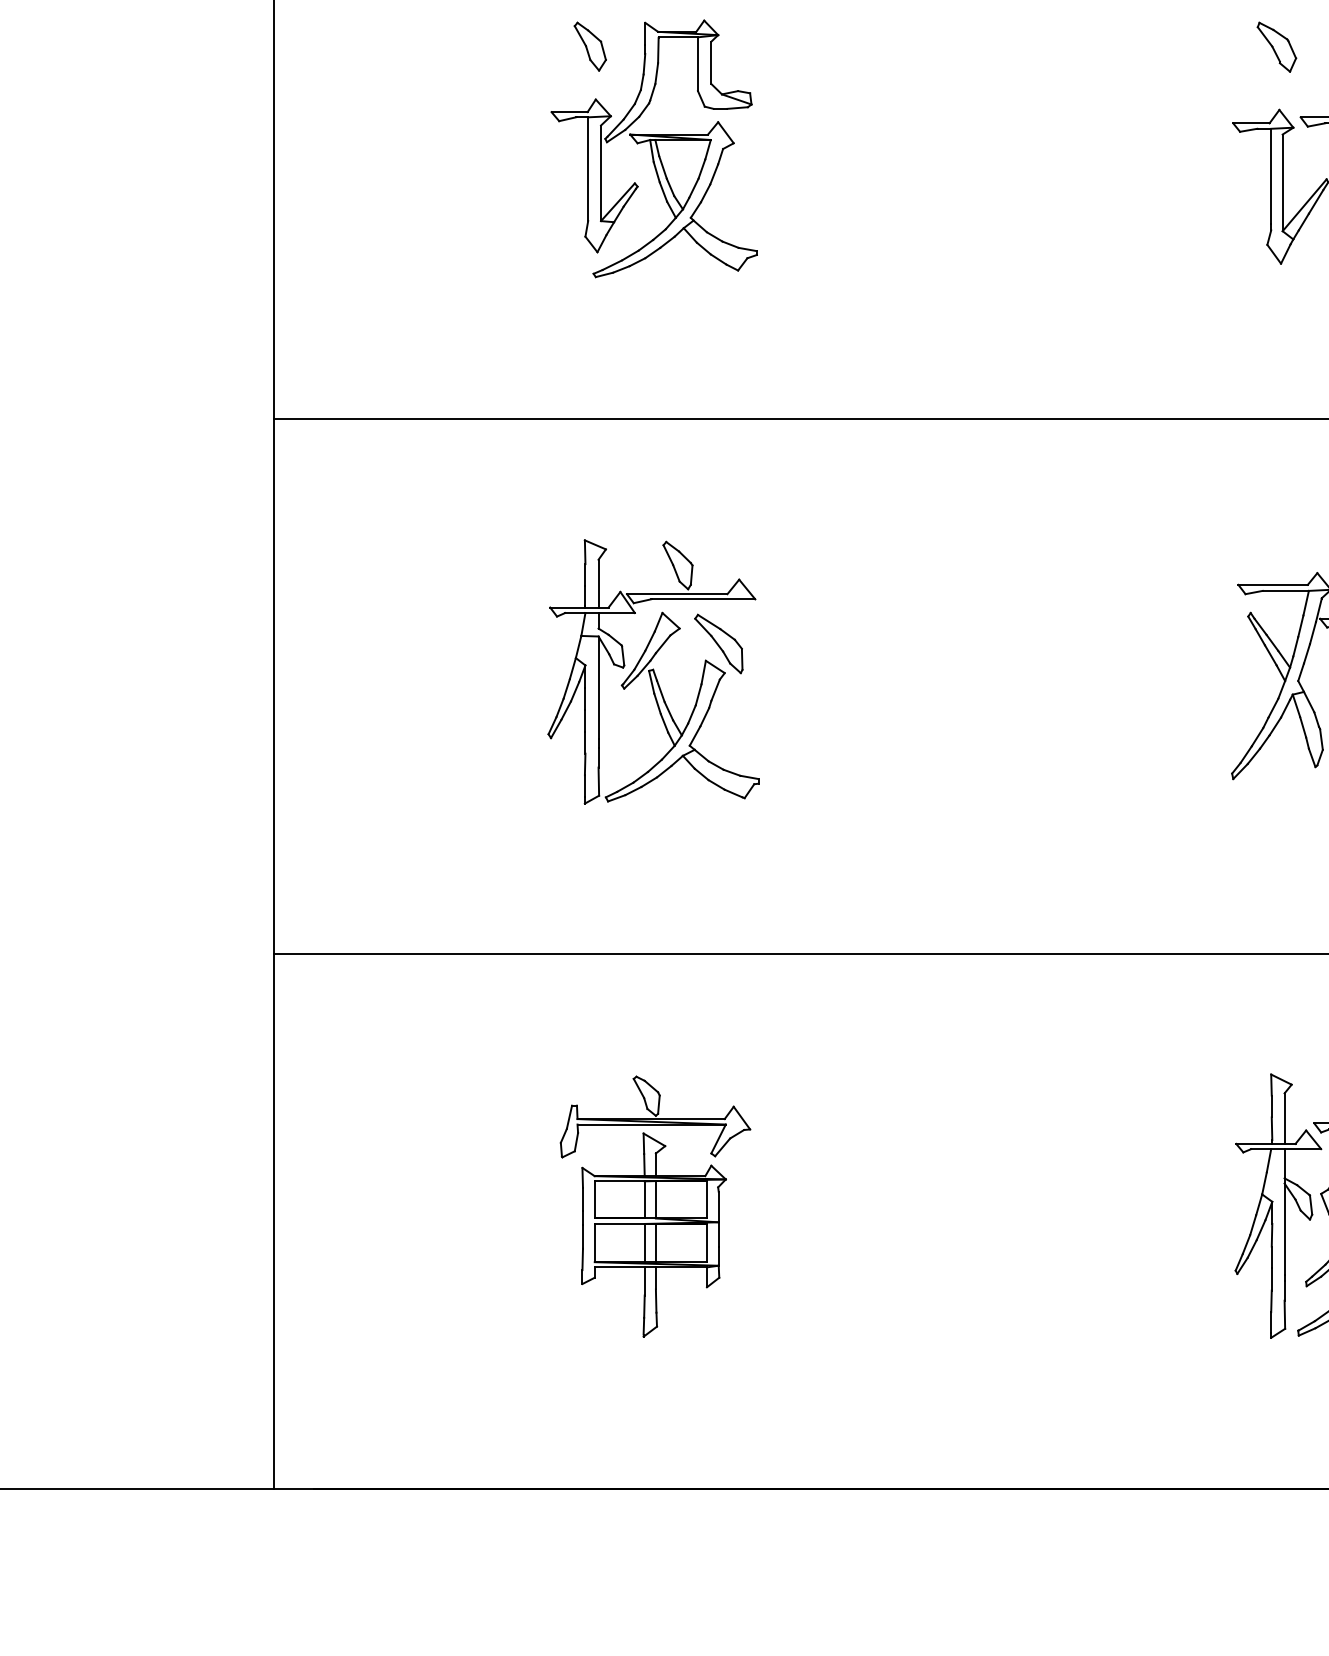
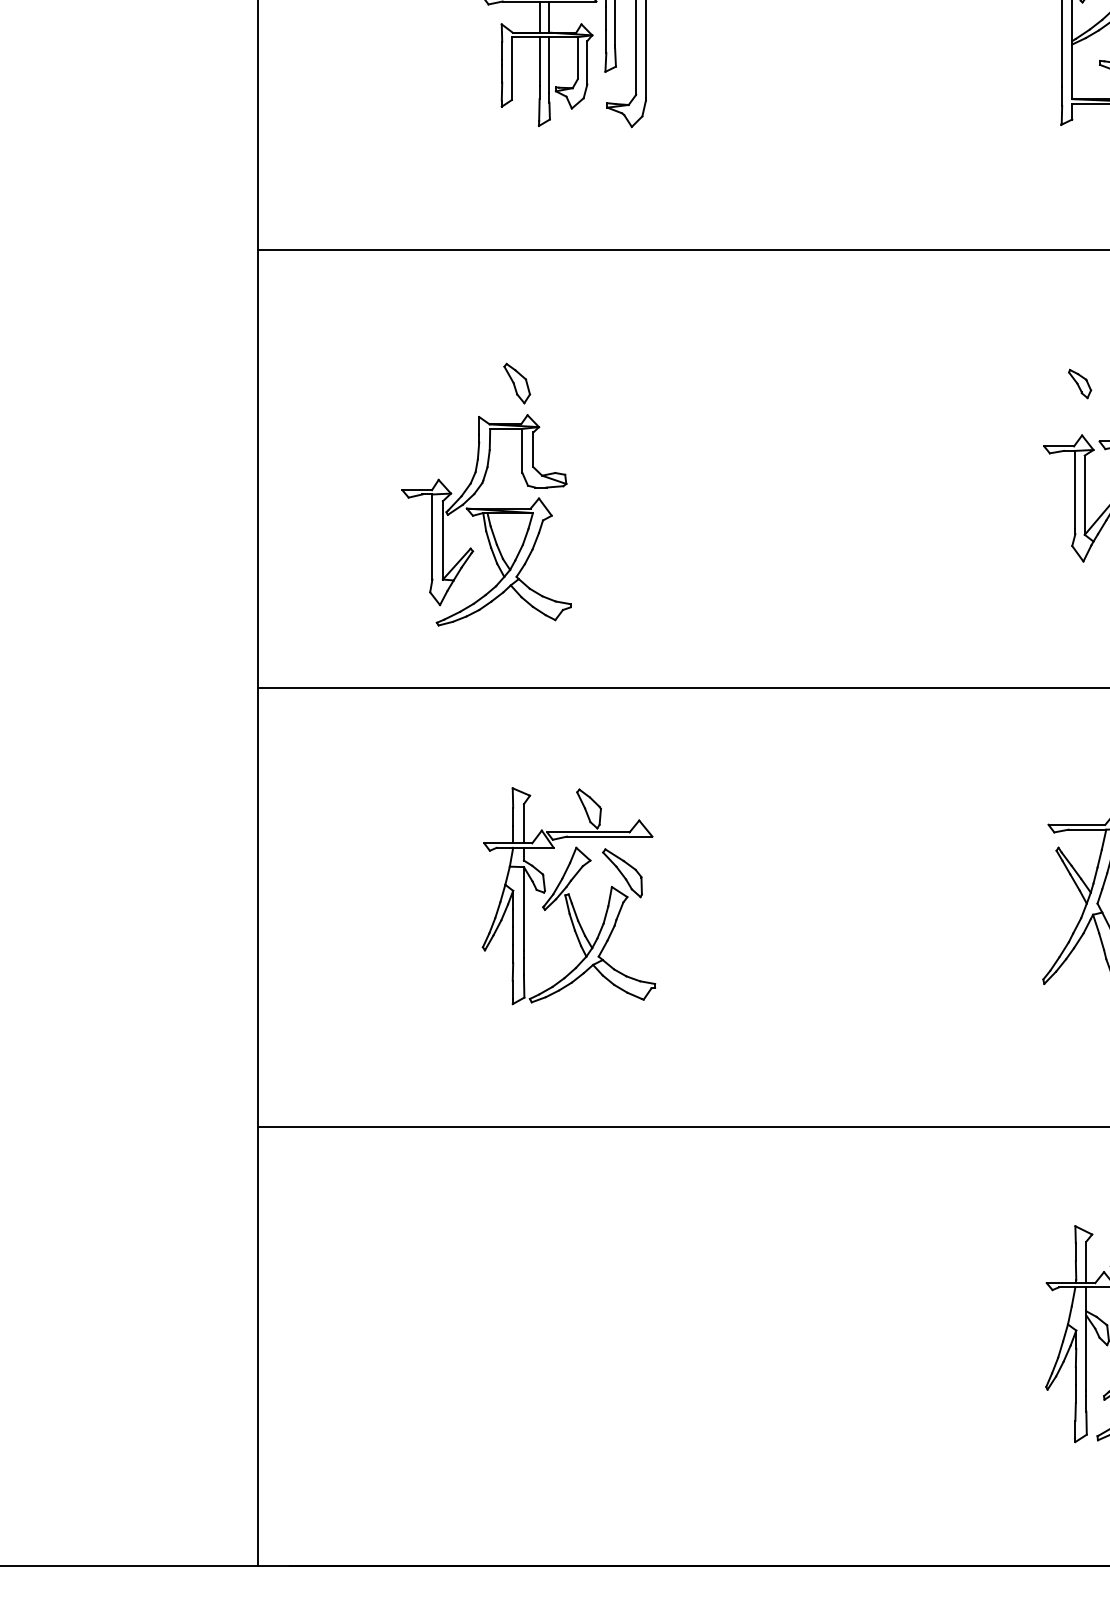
part: (1276, 46) -> (1079, 383), size x0.7
part: (654, 149) -> (486, 520), moved
part: (655, 1206) -> (570, 1334), removed

